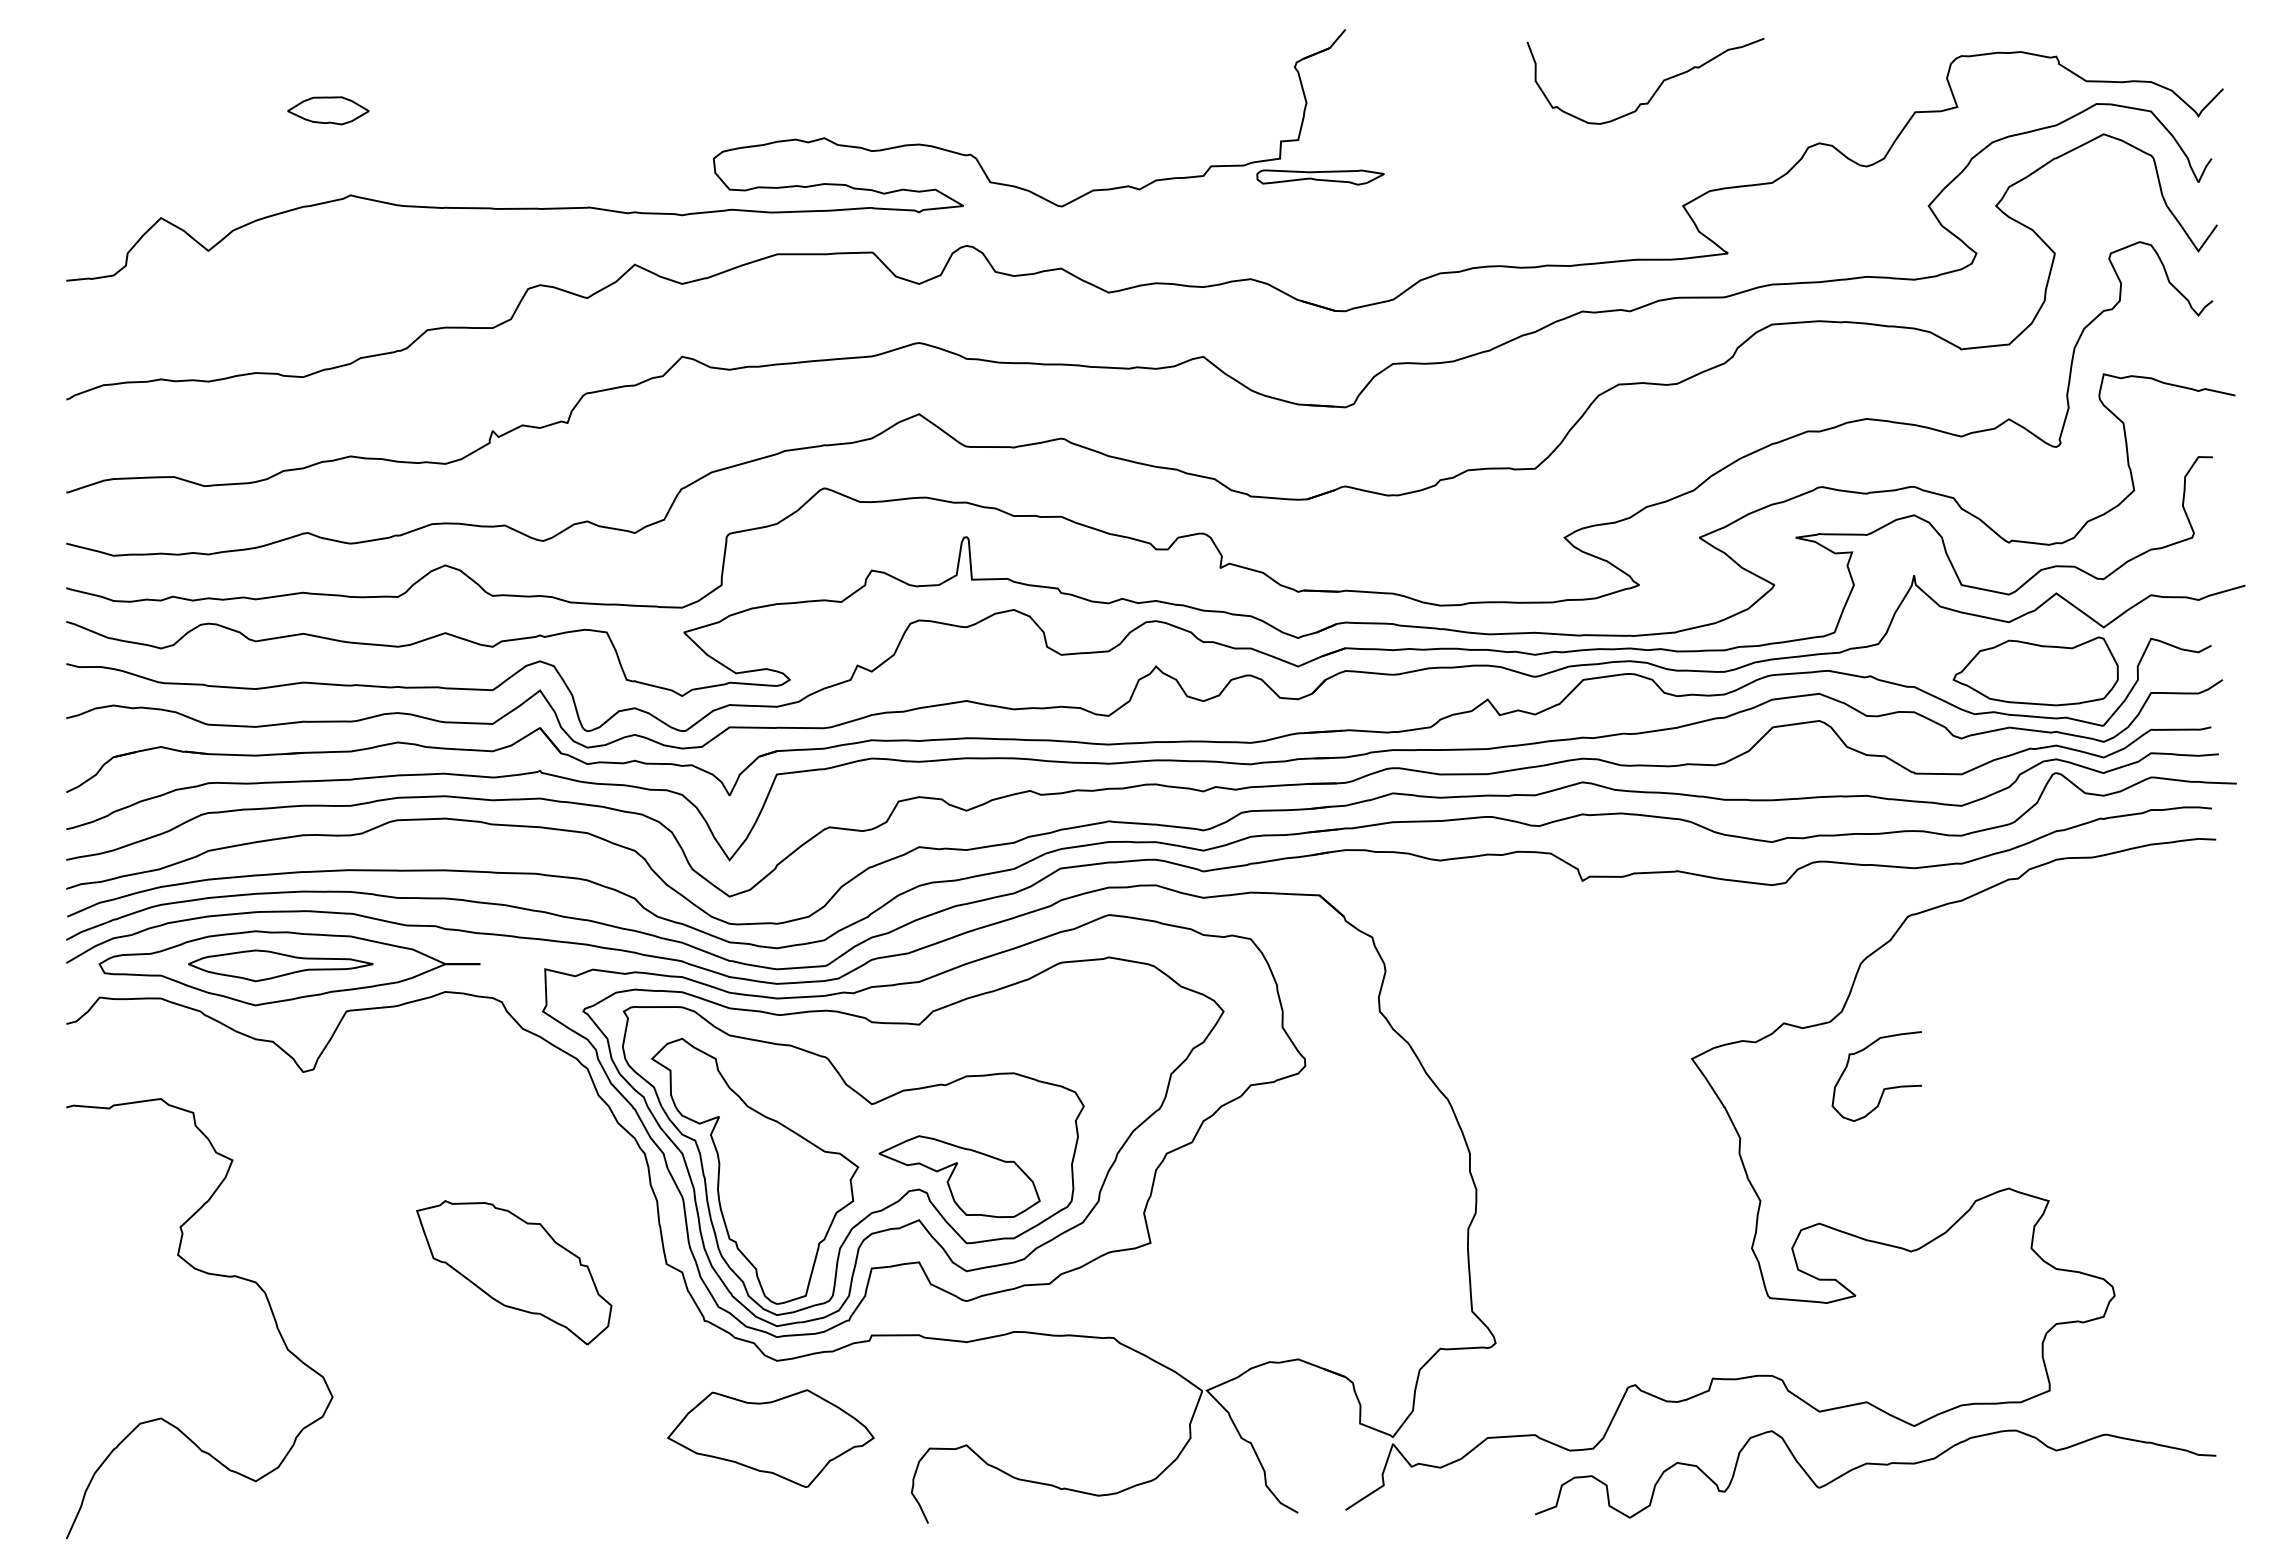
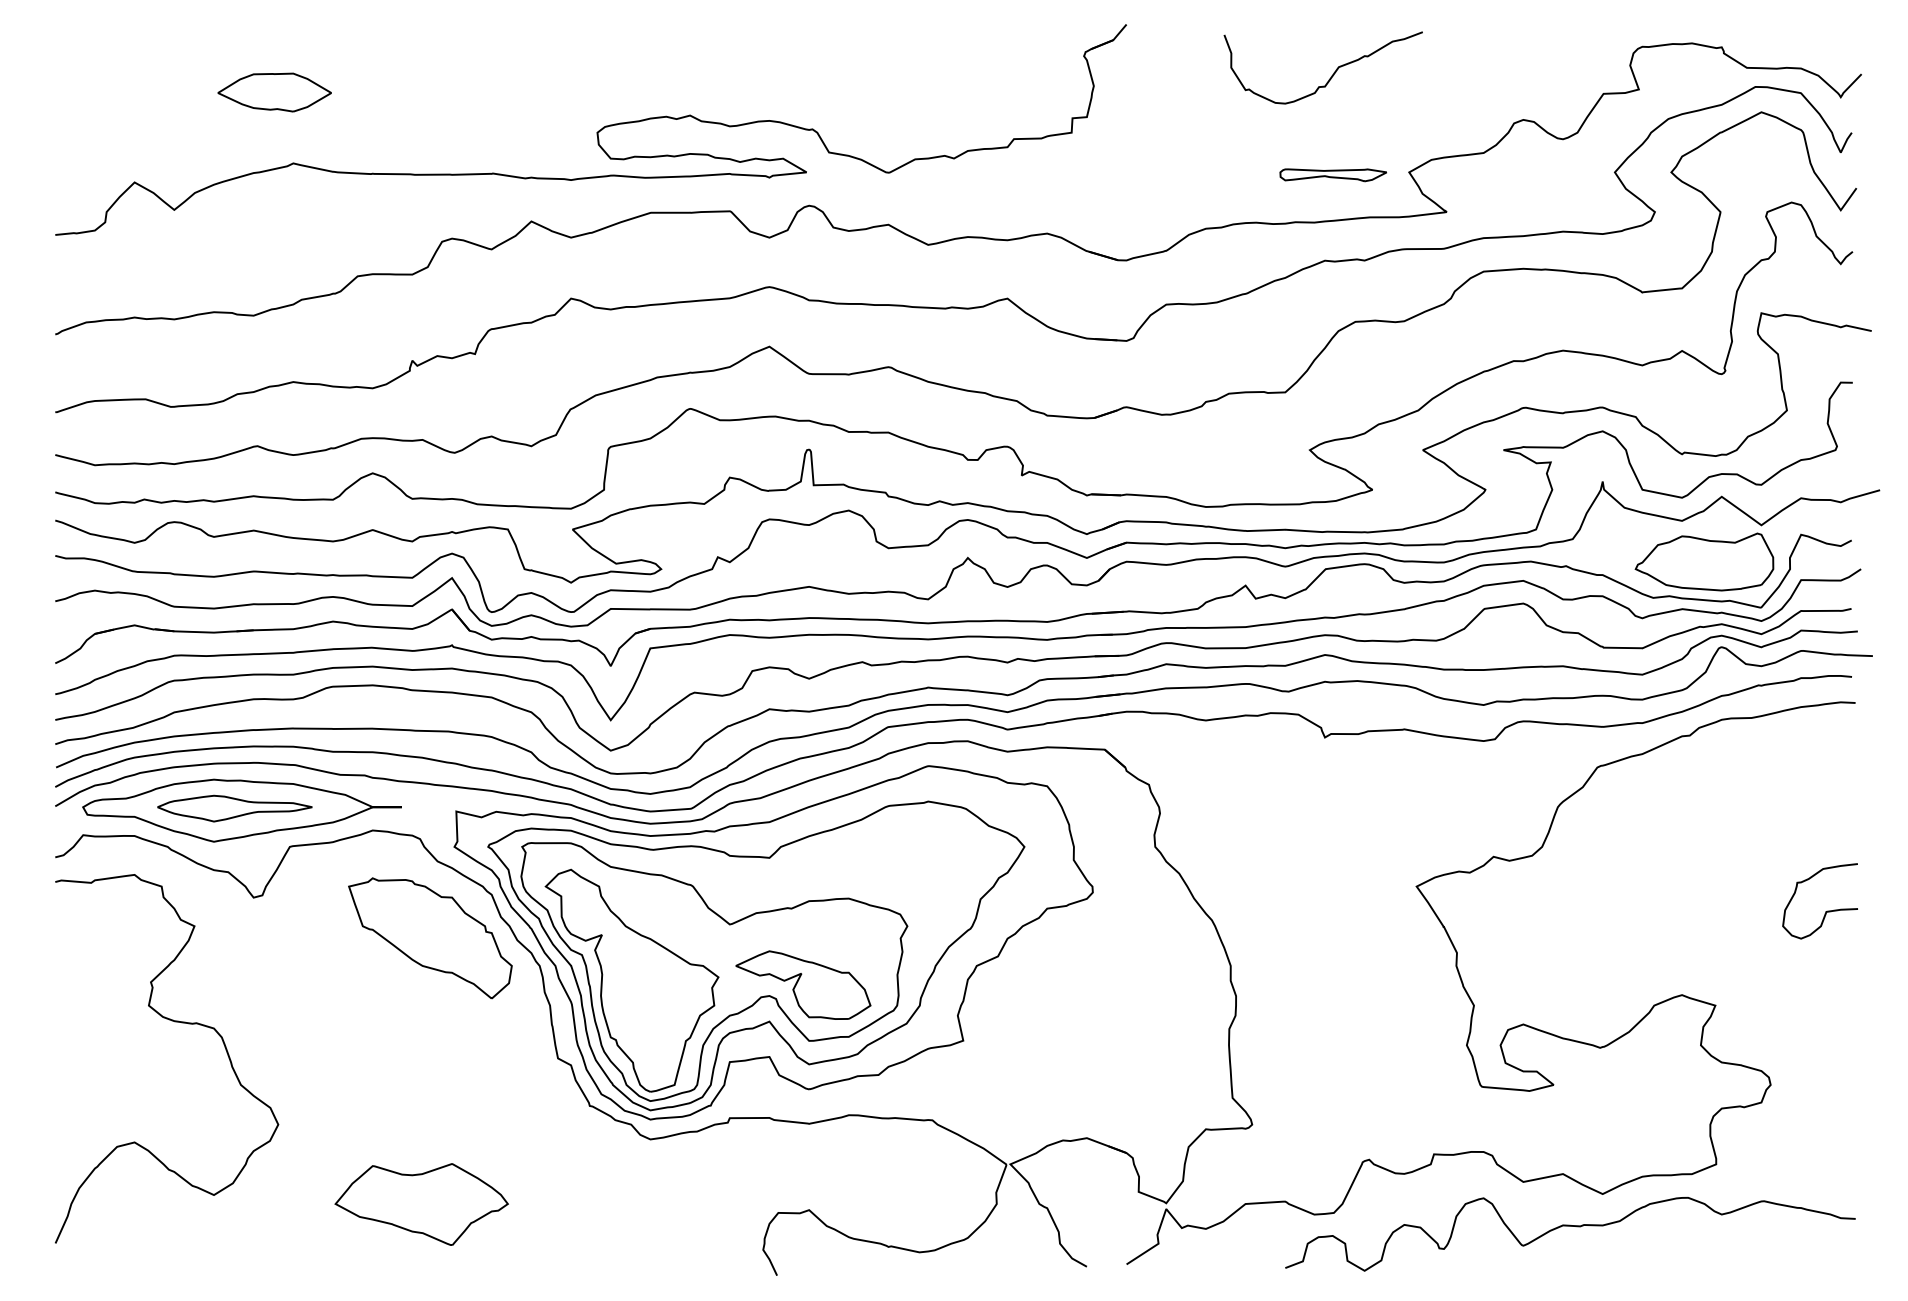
curve: (1657, 87) -> (1333, 73), moved
part: (328, 110) -> (274, 92), size x1.67
part: (1320, 177) -> (1333, 175), moved
curve: (1883, 1088) -> (1825, 911), moved
part: (514, 1272) -> (430, 938), moved
curve: (207, 1274) -> (173, 1021), moved
part: (770, 1438) -> (421, 1204), moved

